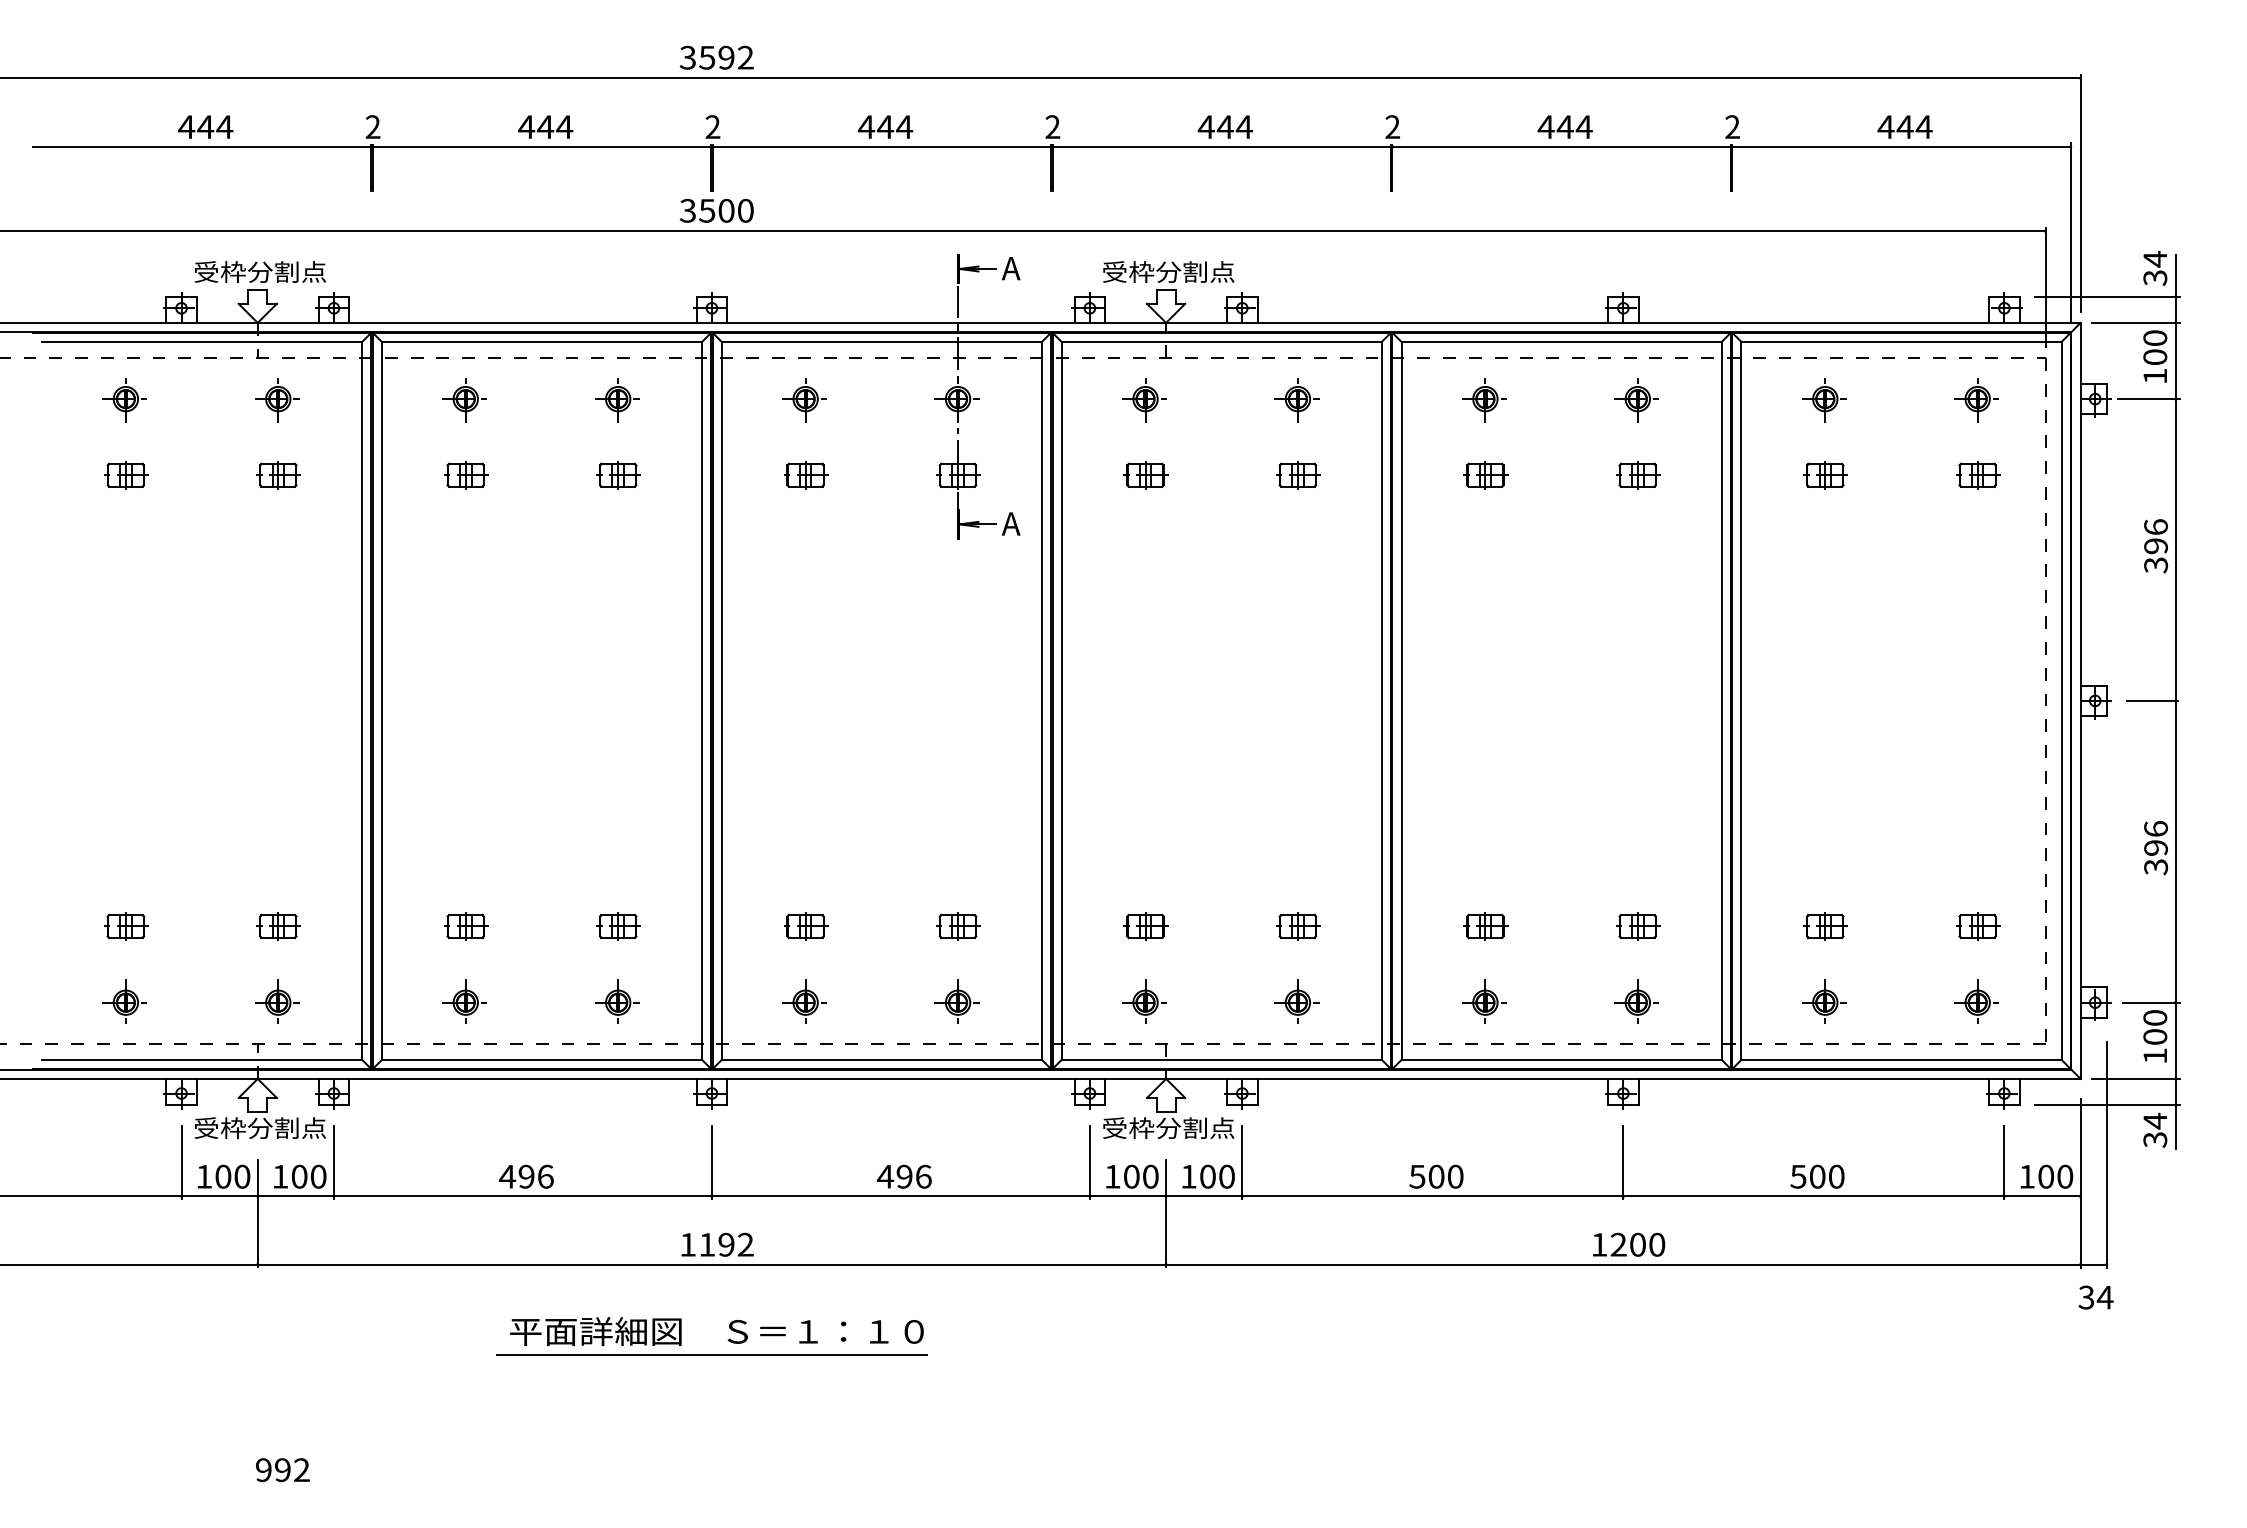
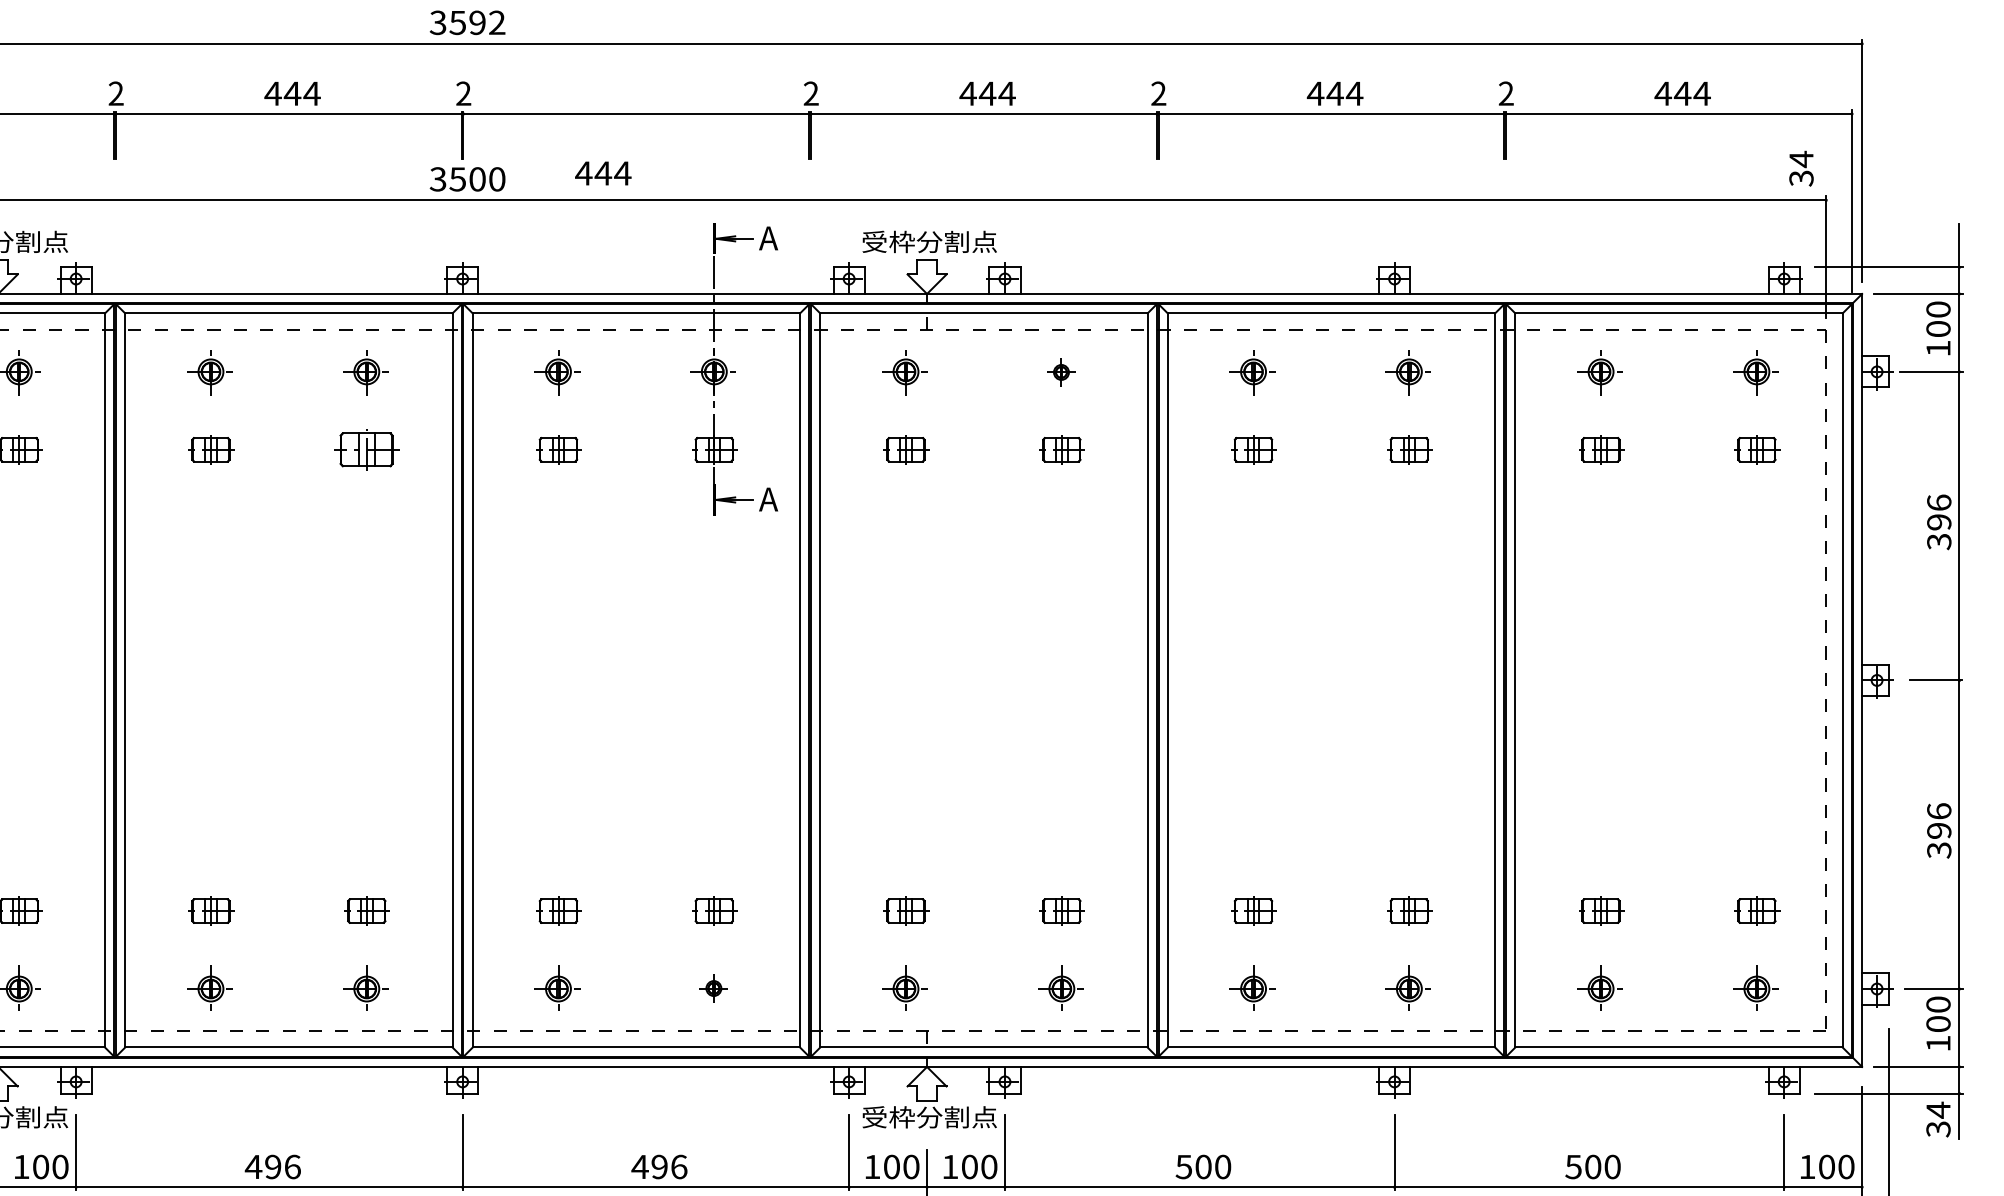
text: (885, 126) -> (603, 172), moved
text: (2155, 268) -> (1801, 168), moved
part: (1296, 400) -> (1060, 373), size x0.6
part: (618, 475) -> (367, 449), size x1.4
part: (956, 1001) -> (712, 987), size x0.6

